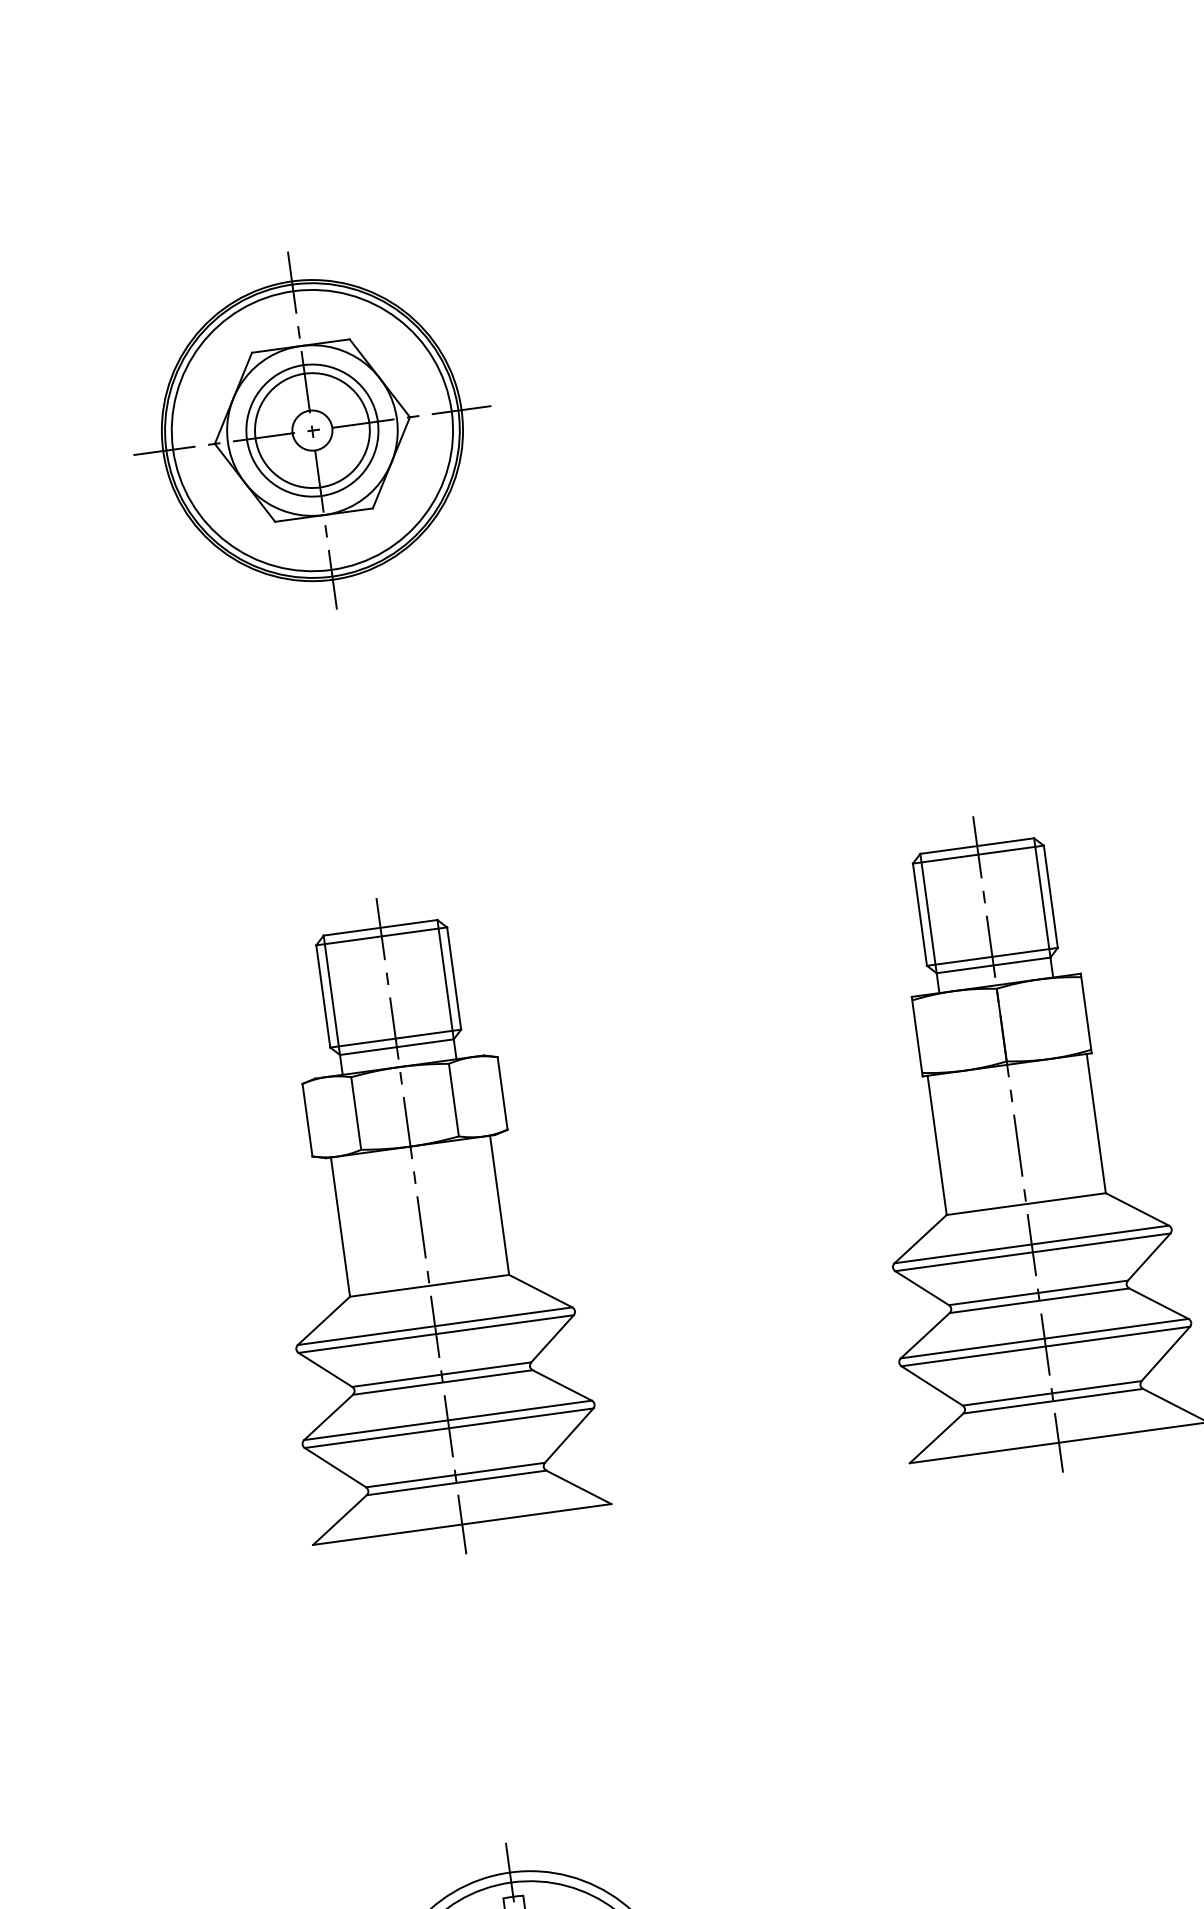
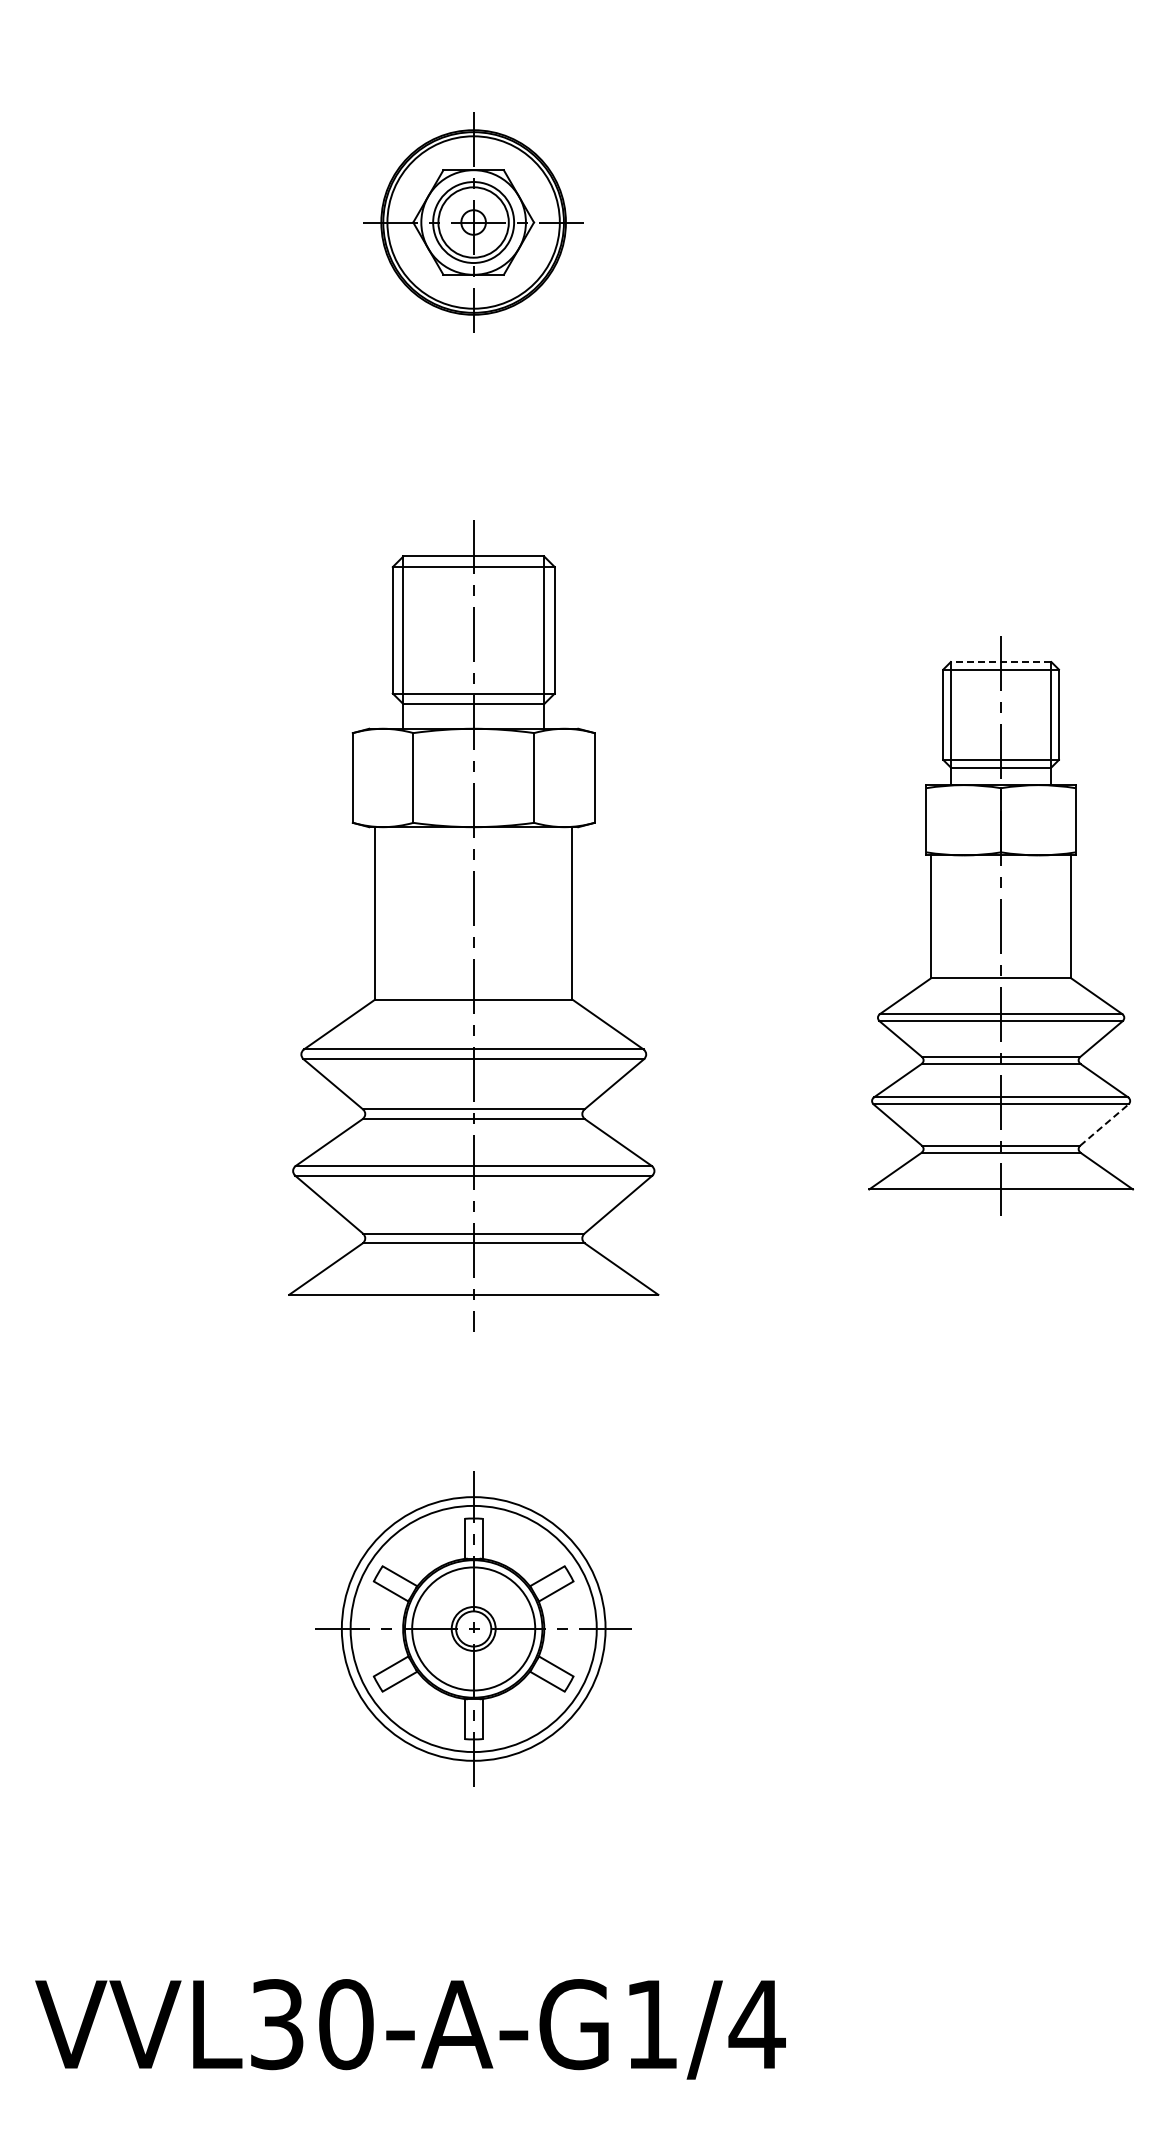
part: (312, 430) -> (473, 222), size x0.7
line: (976, 846) -> (1000, 662), solid -> dashed
part: (421, 1225) -> (473, 925), size x1.4
line: (1166, 1354) -> (1104, 1125), solid -> dashed

